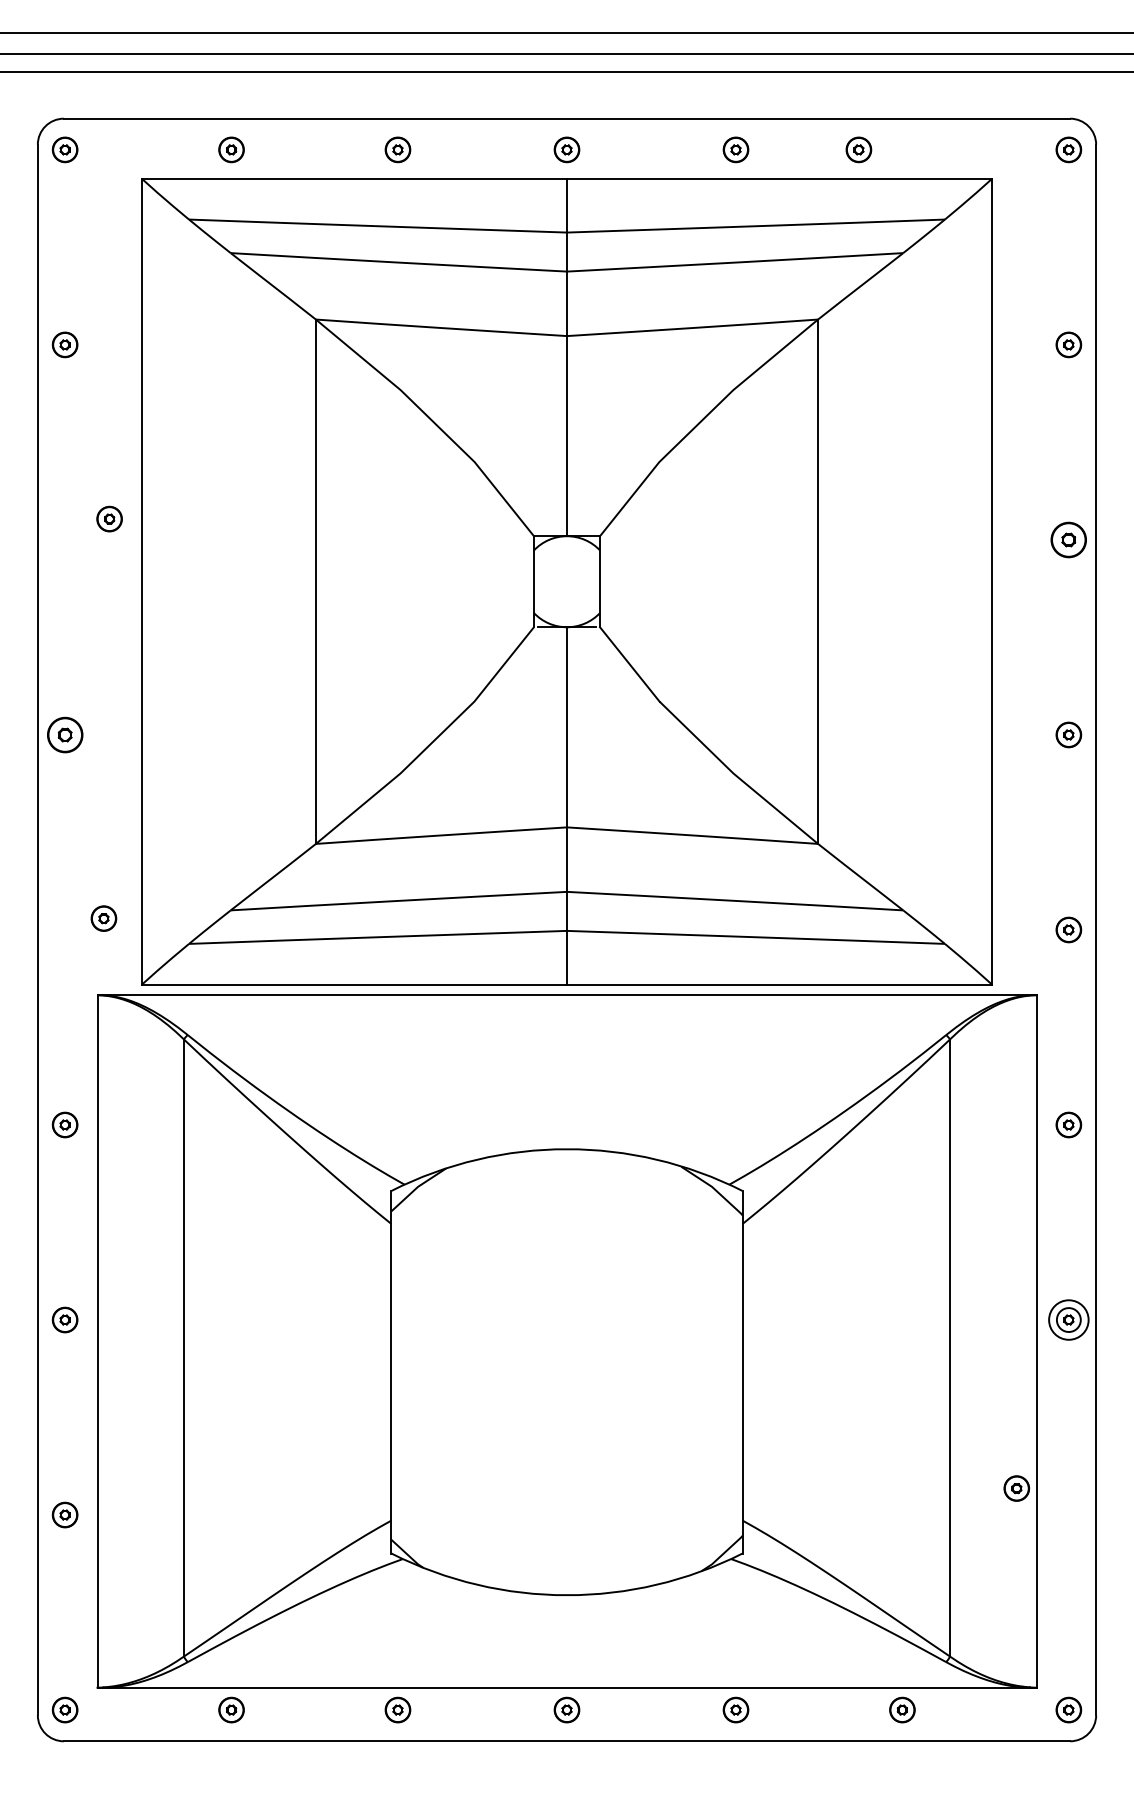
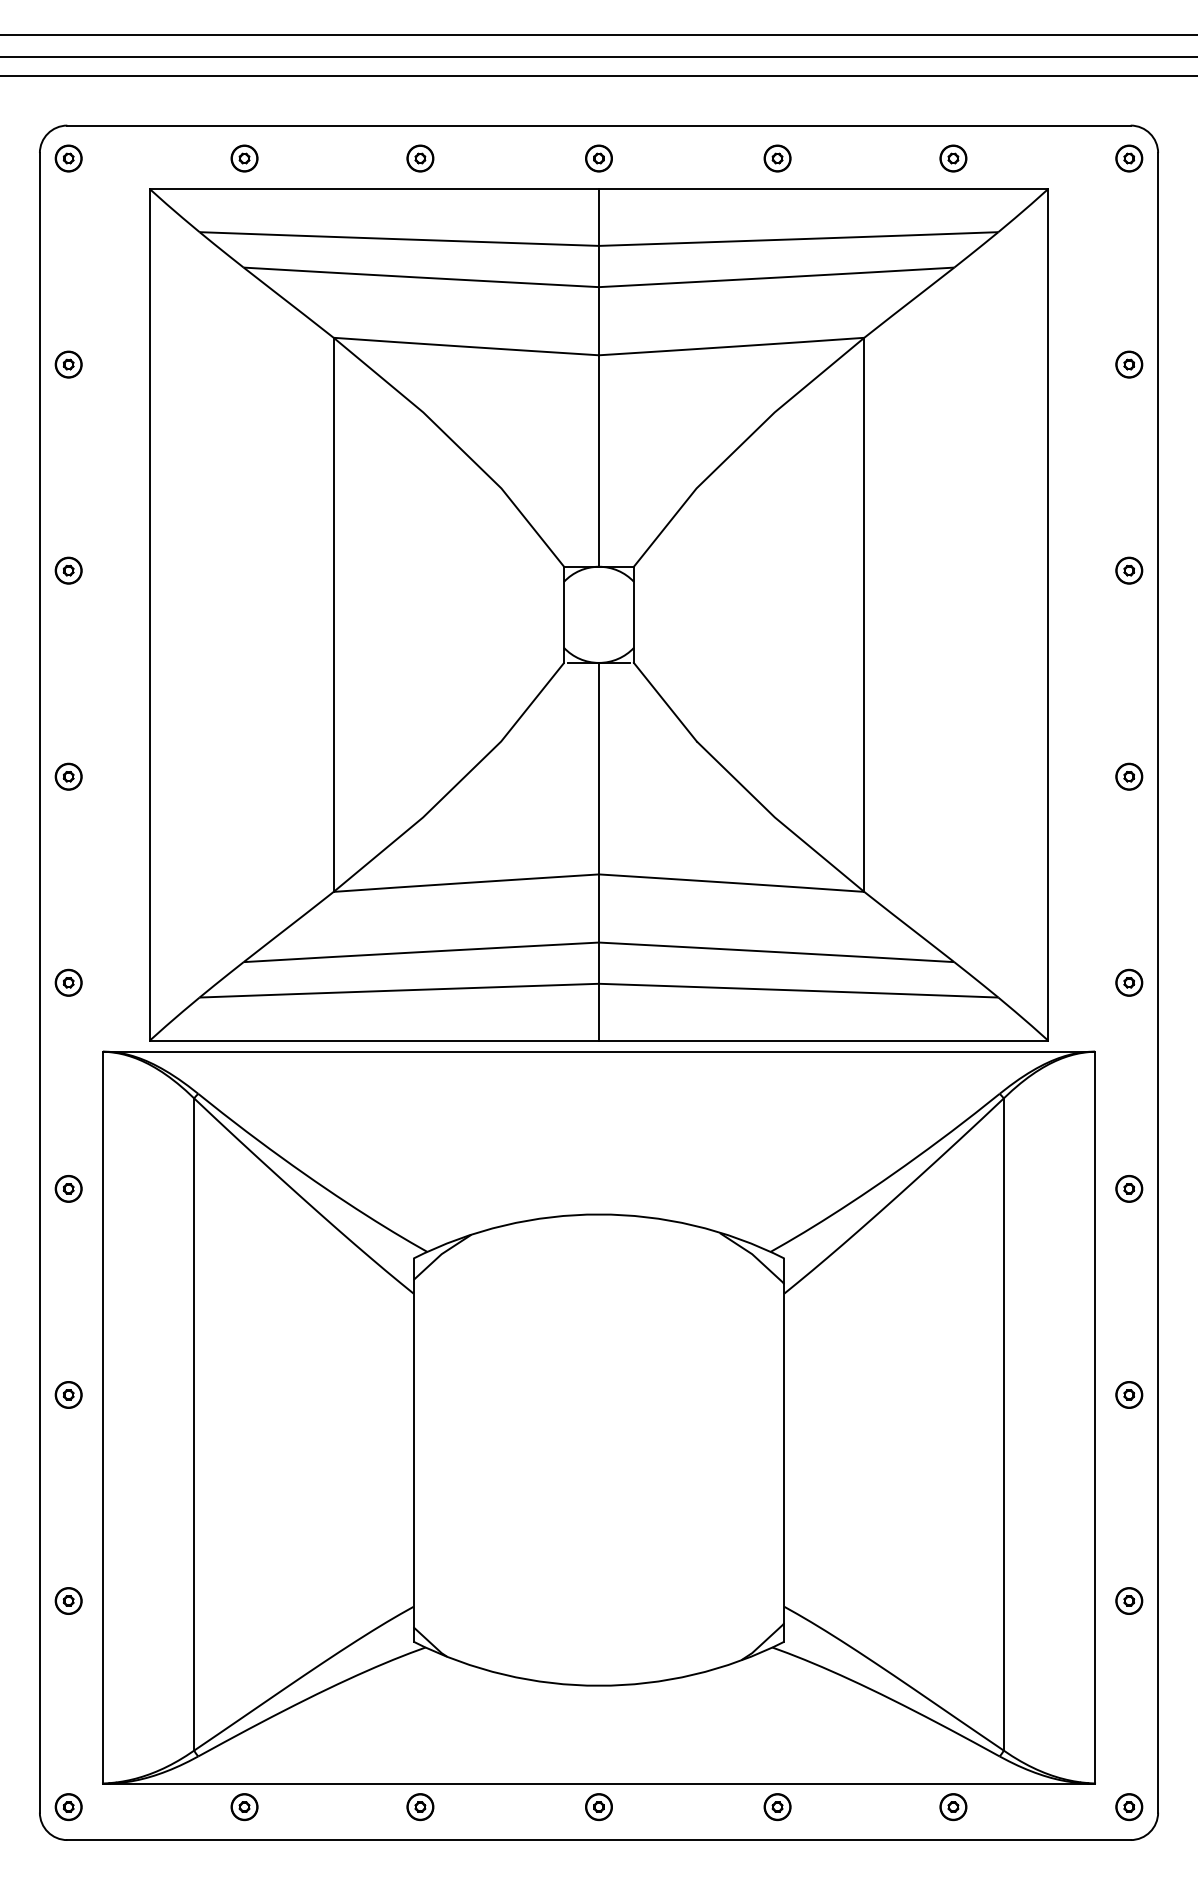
part: (858, 149) -> (953, 158), moved
part: (109, 518) -> (68, 570), moved
part: (1069, 539) -> (1129, 570), size x0.71
part: (64, 734) -> (68, 776), size x0.71
part: (103, 918) -> (68, 982), moved
circle: (1069, 1319) -> (1129, 1394), size x0.62
part: (1017, 1488) -> (1129, 1600), moved

